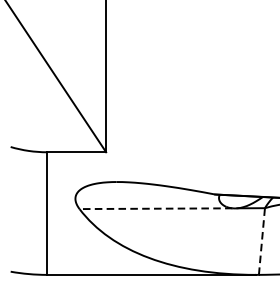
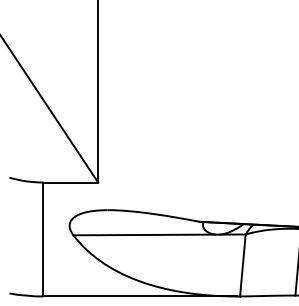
line: (156, 208) -> (144, 234), dashed -> solid
line: (261, 240) -> (242, 264), dashed -> solid

